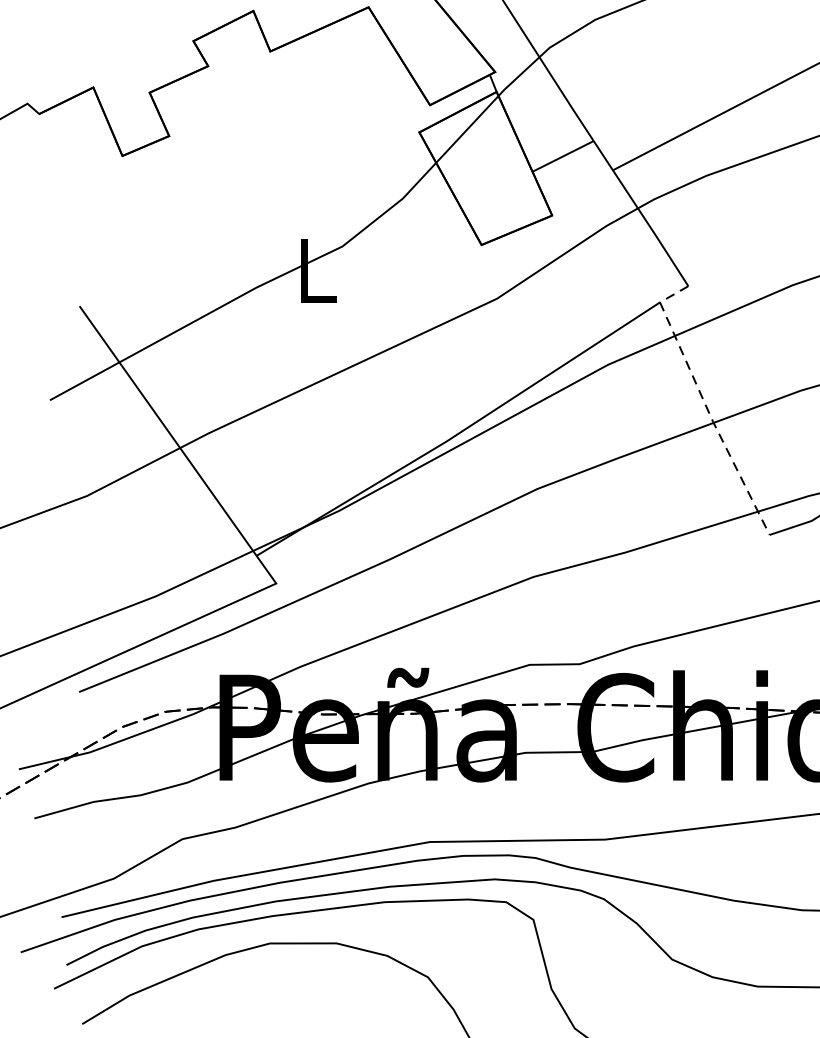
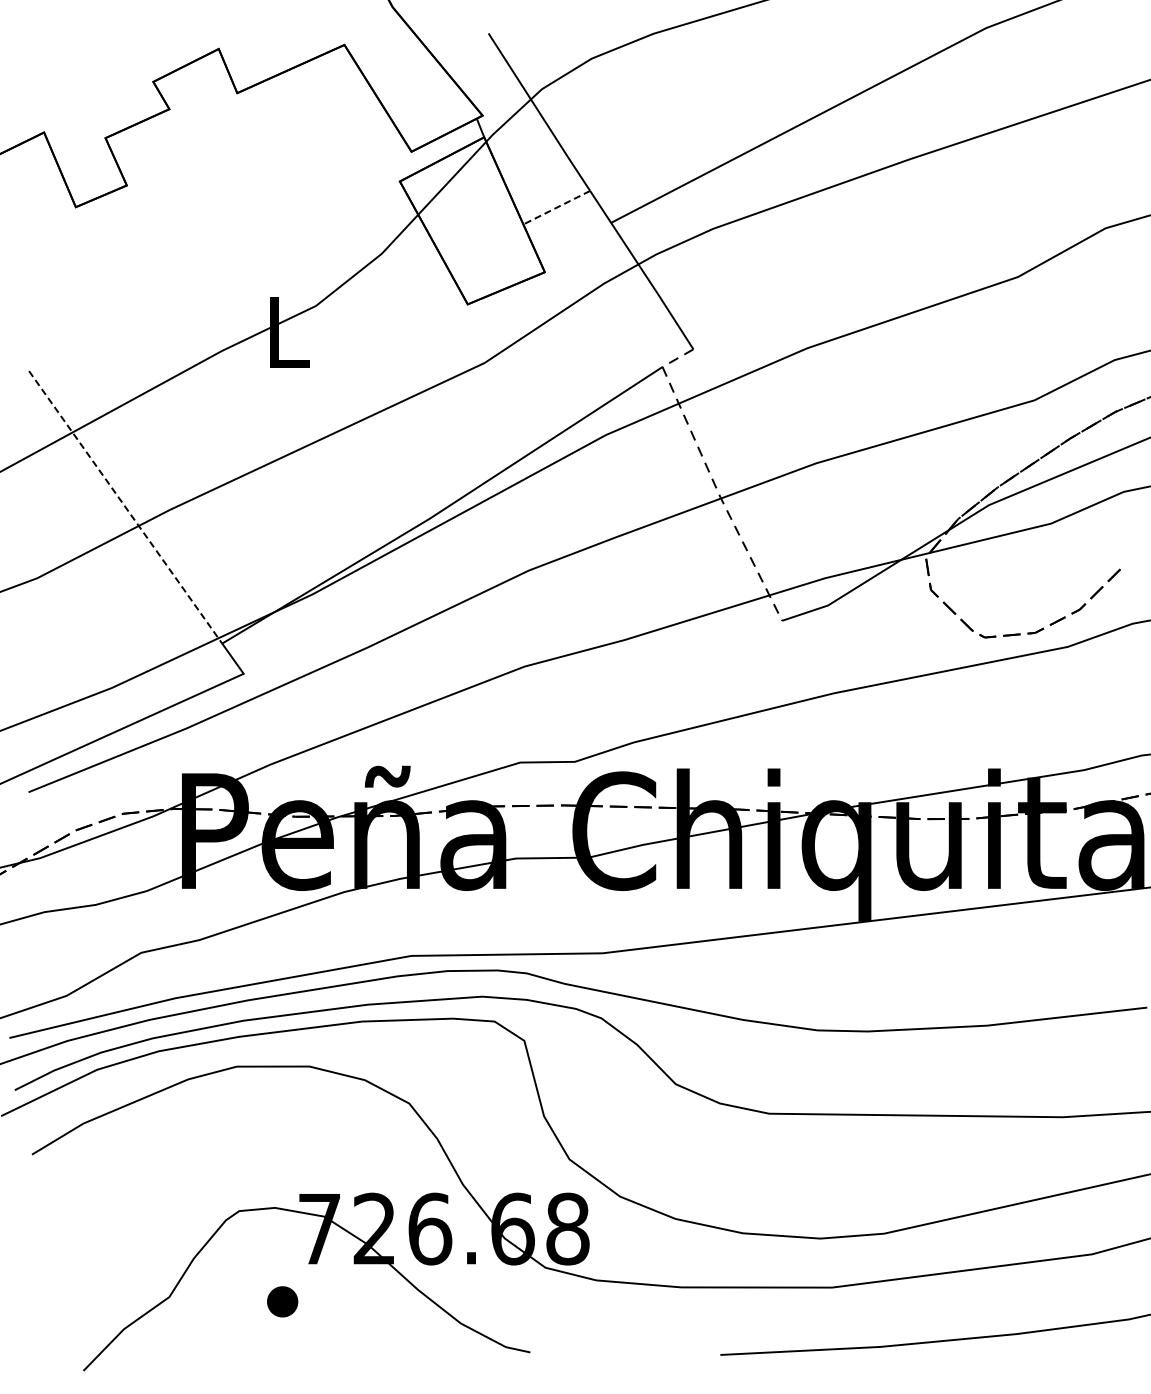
line: (562, 156) -> (556, 207), solid -> dashed
line: (167, 431) -> (125, 507), solid -> dashed

